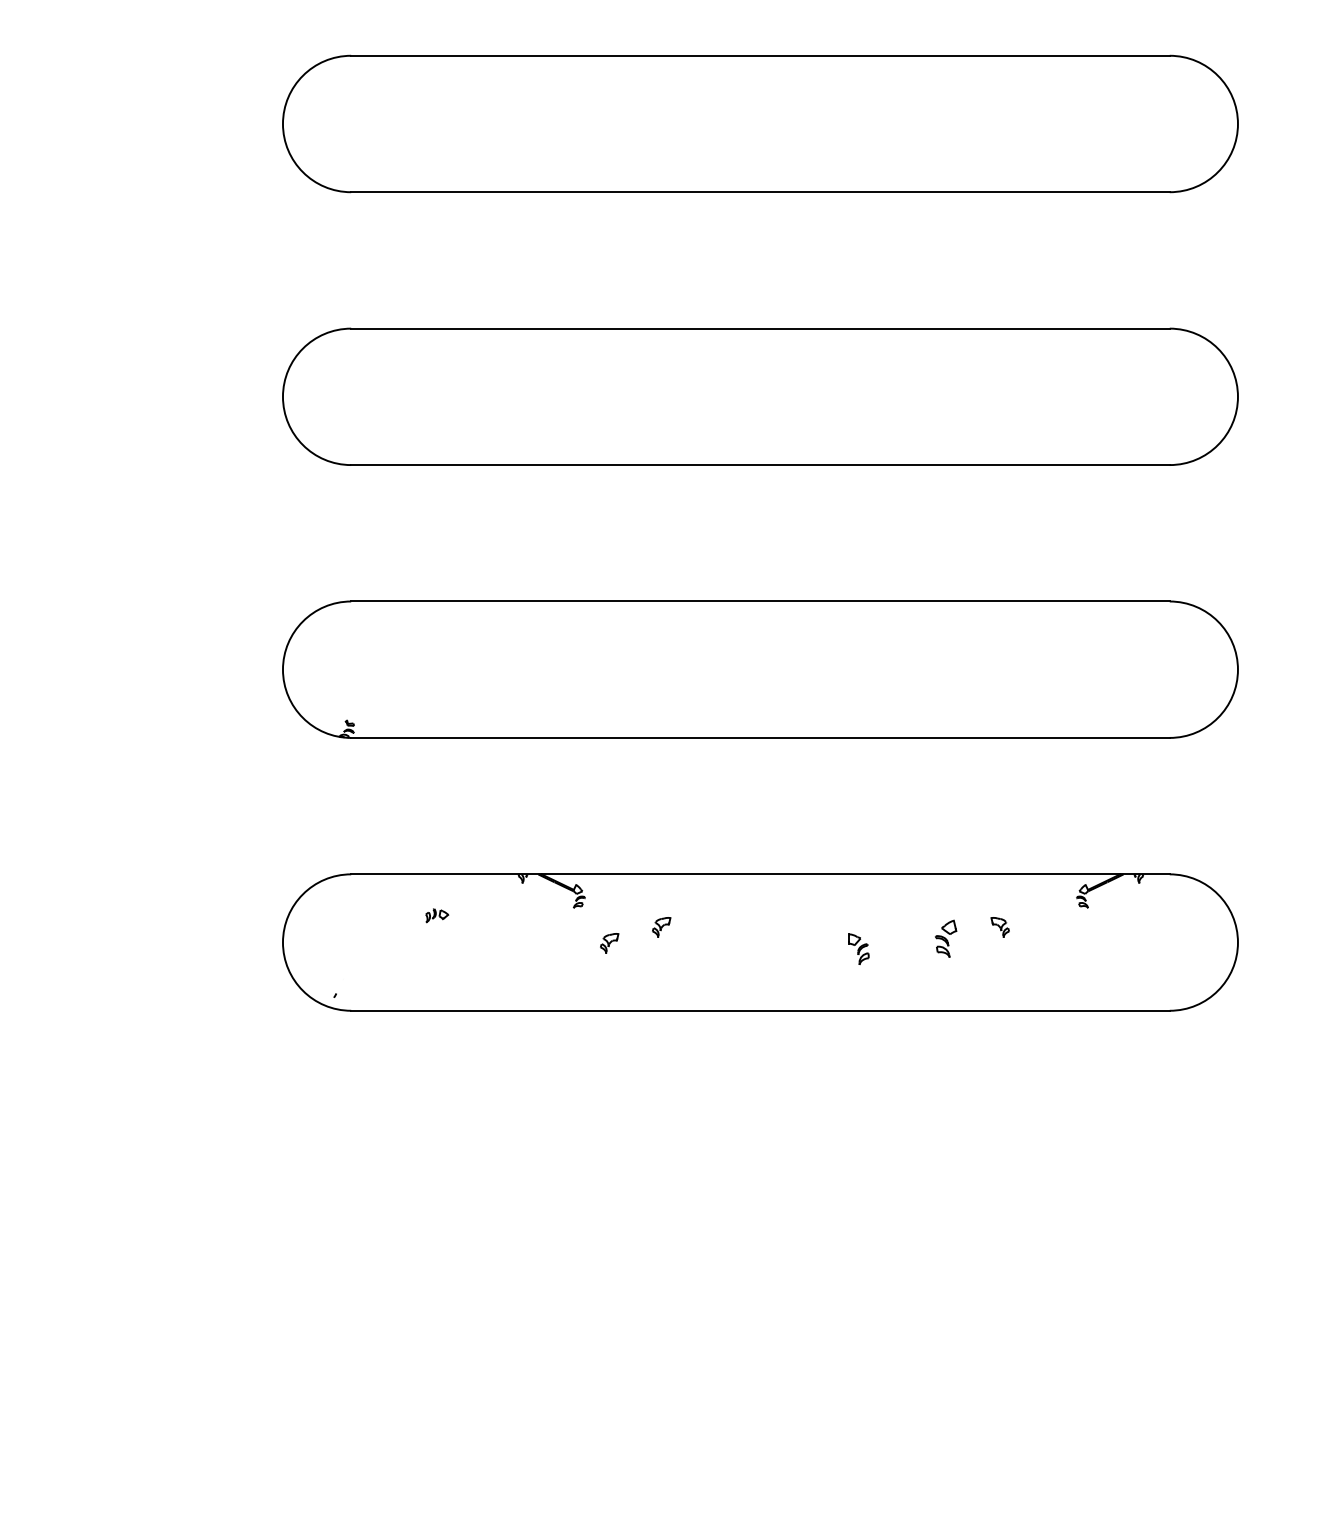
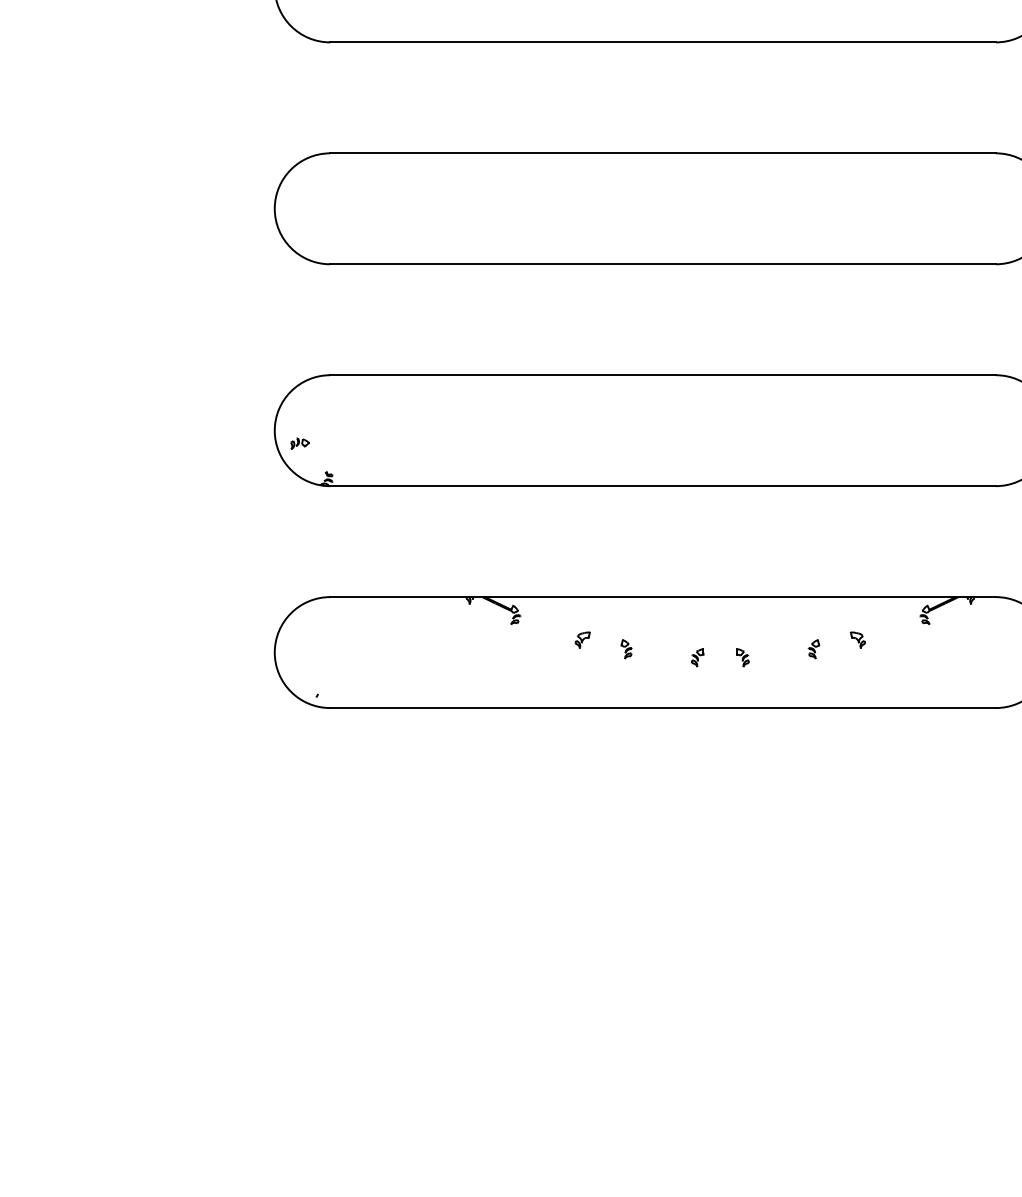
part: (437, 915) -> (300, 443), moved
part: (715, 938) -> (626, 649), added
part: (945, 938) -> (813, 649), size x0.62
part: (609, 943) -> (540, 653), removed
part: (803, 948) -> (698, 657), added
part: (858, 948) -> (742, 657), size x0.71

